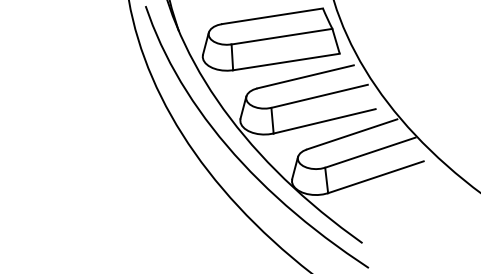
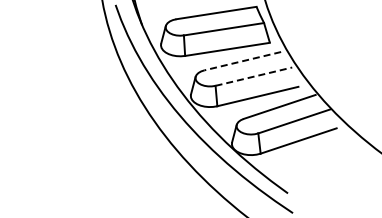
line: (305, 77) -> (242, 61), solid -> dashed
line: (320, 96) -> (254, 76), solid -> dashed

